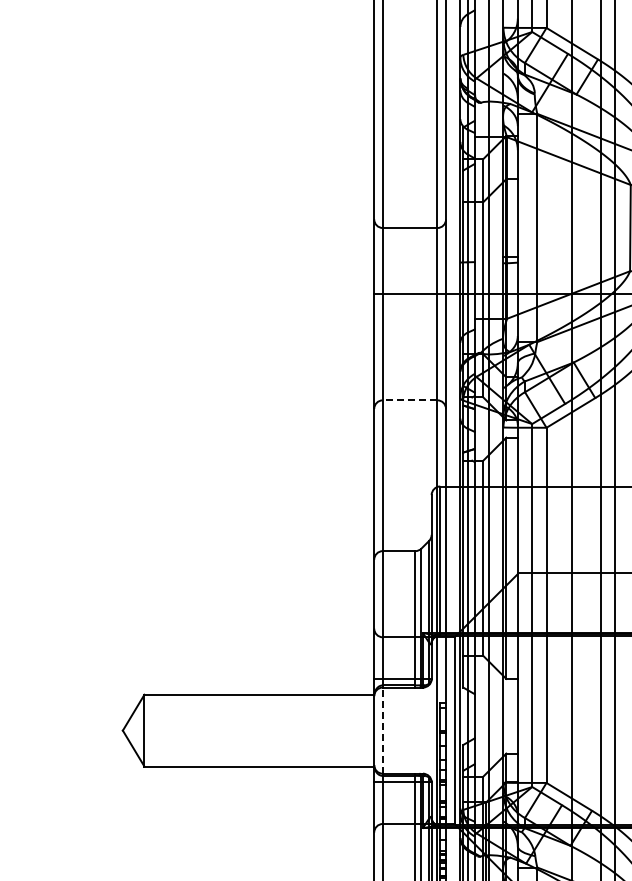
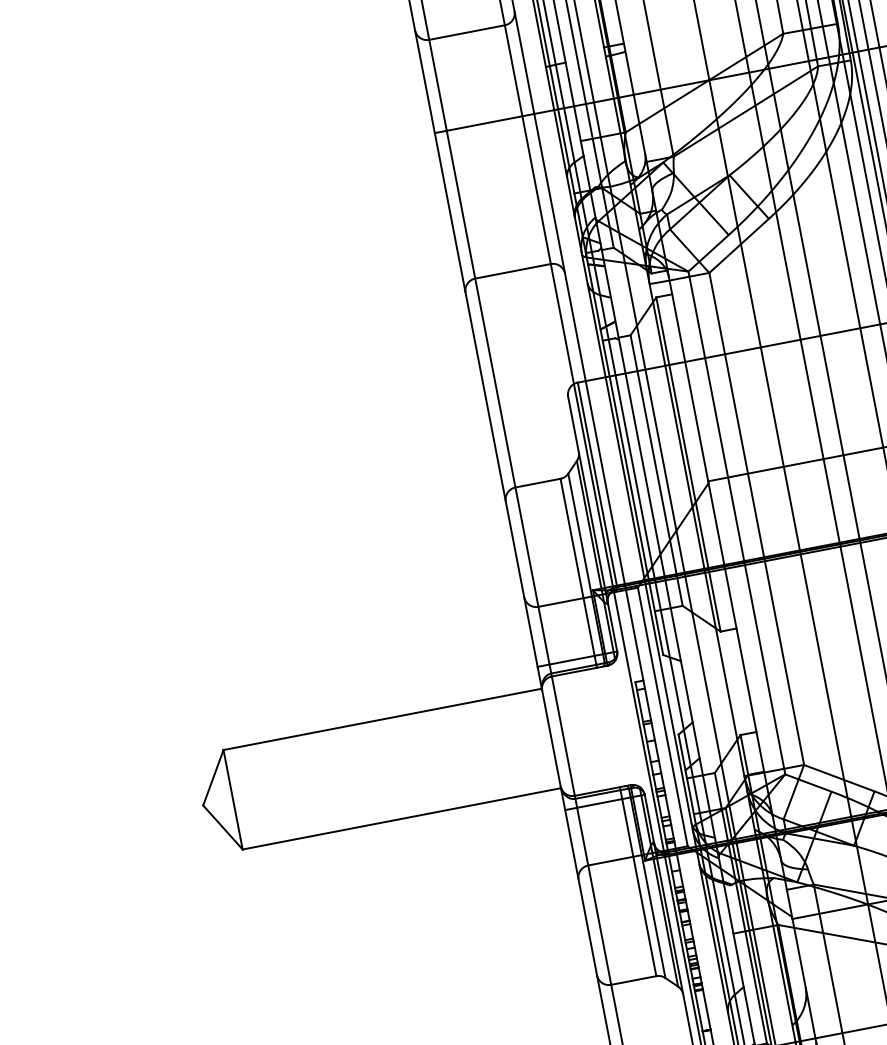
line: (409, 400) -> (512, 271), dashed -> solid
line: (382, 730) -> (562, 736), dashed -> solid

